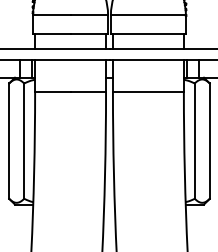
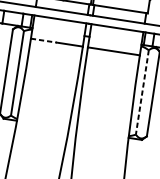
line: (52, 92) -> (43, 40), solid -> dashed
line: (194, 141) -> (142, 92), solid -> dashed

